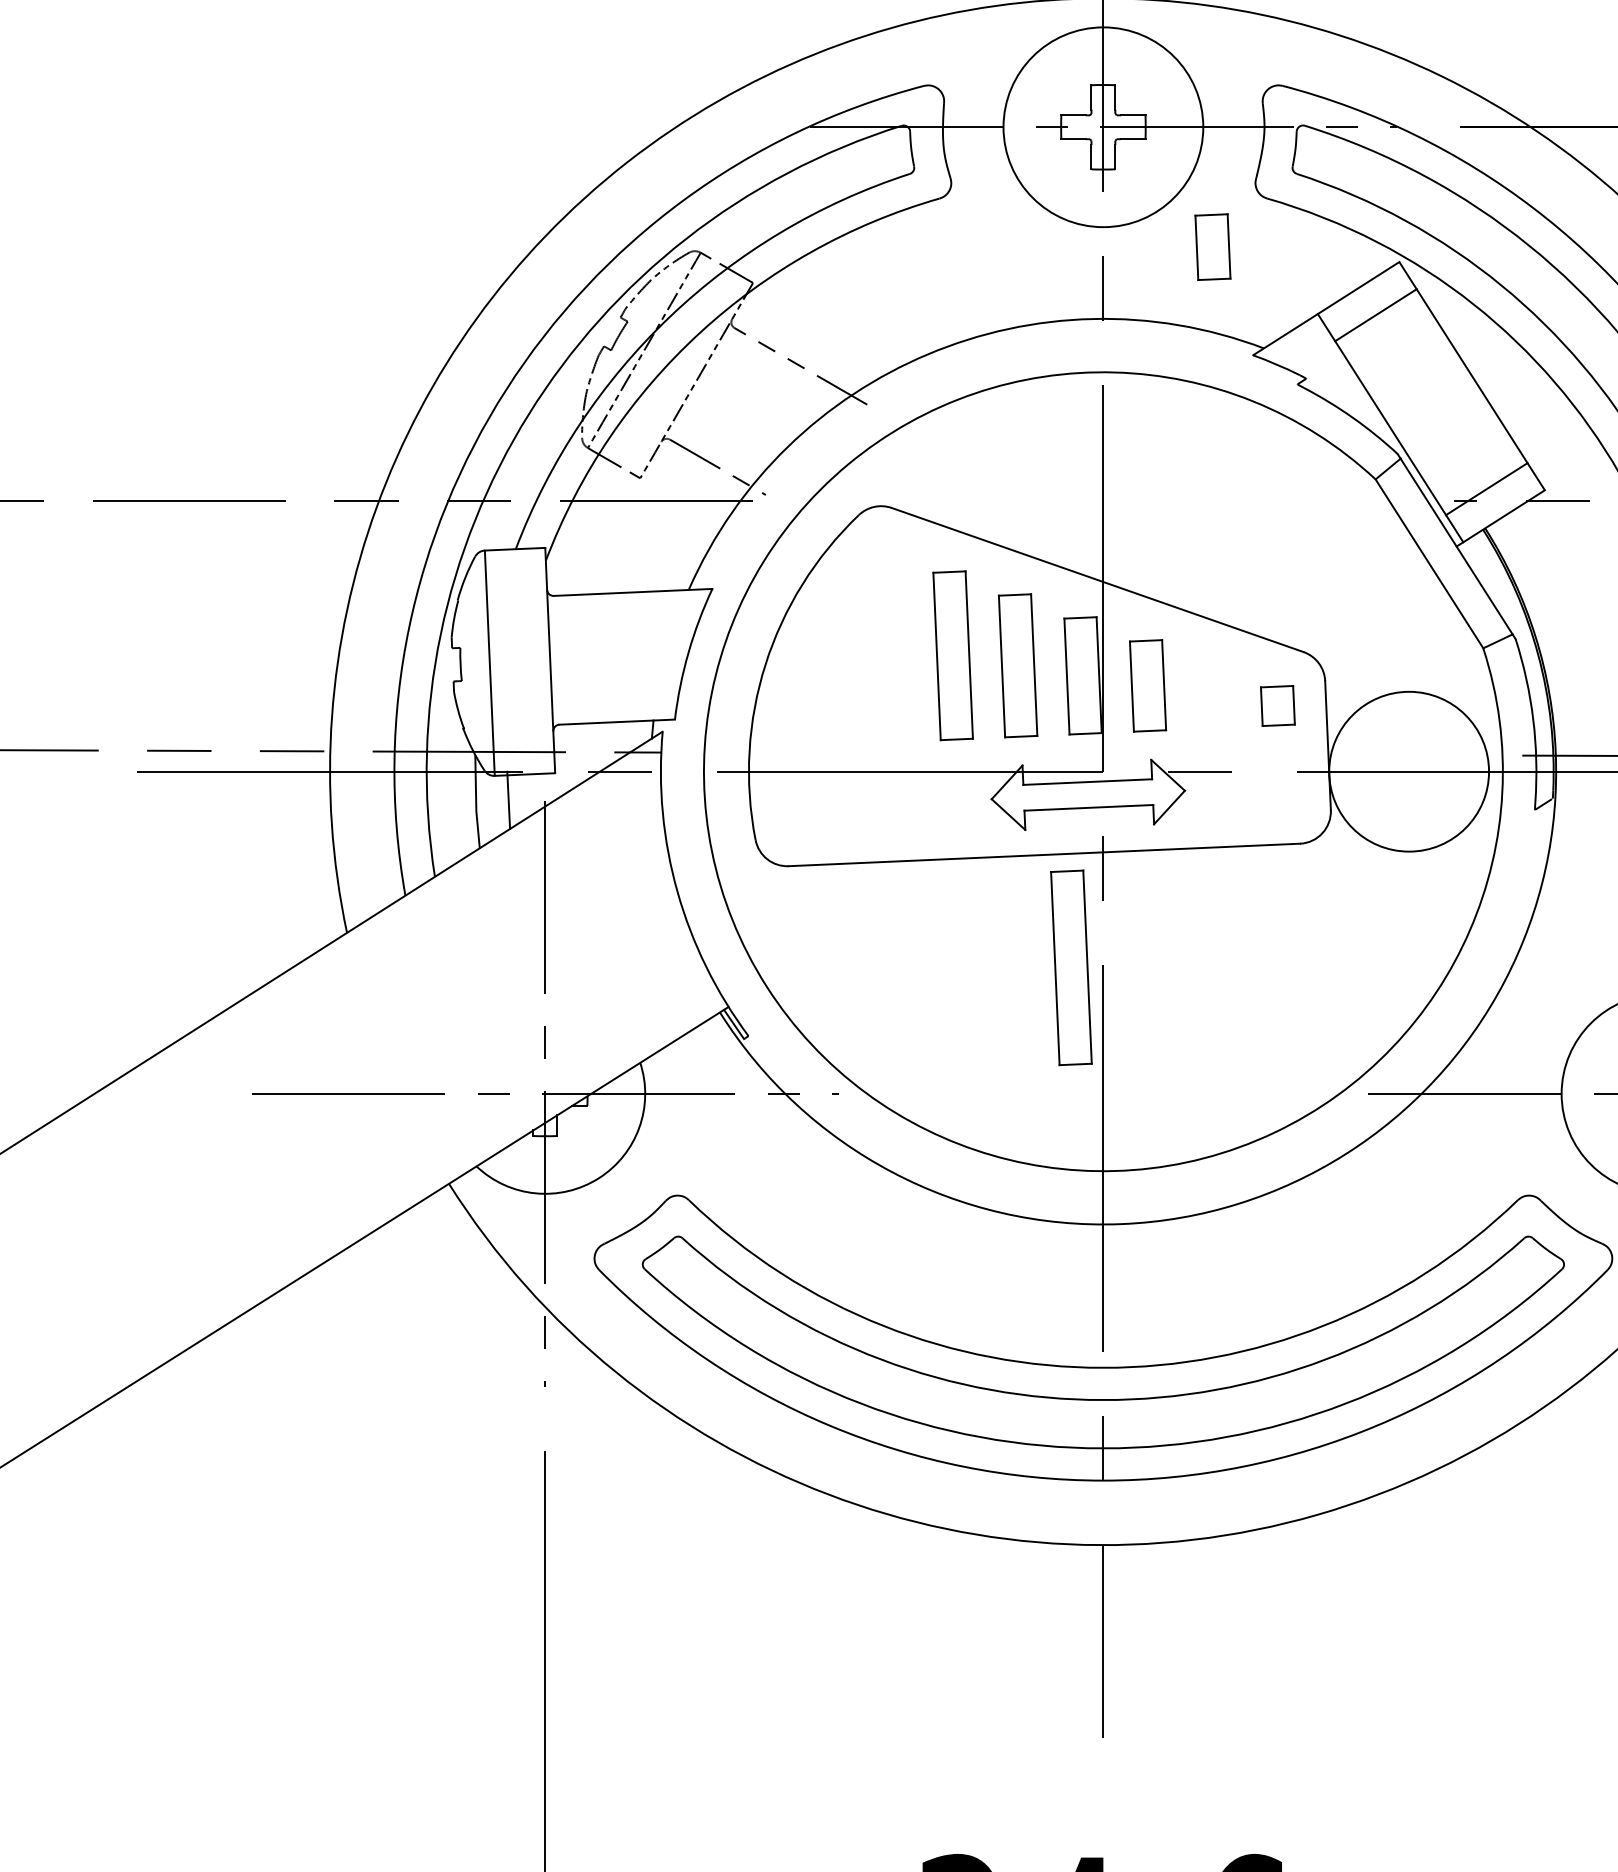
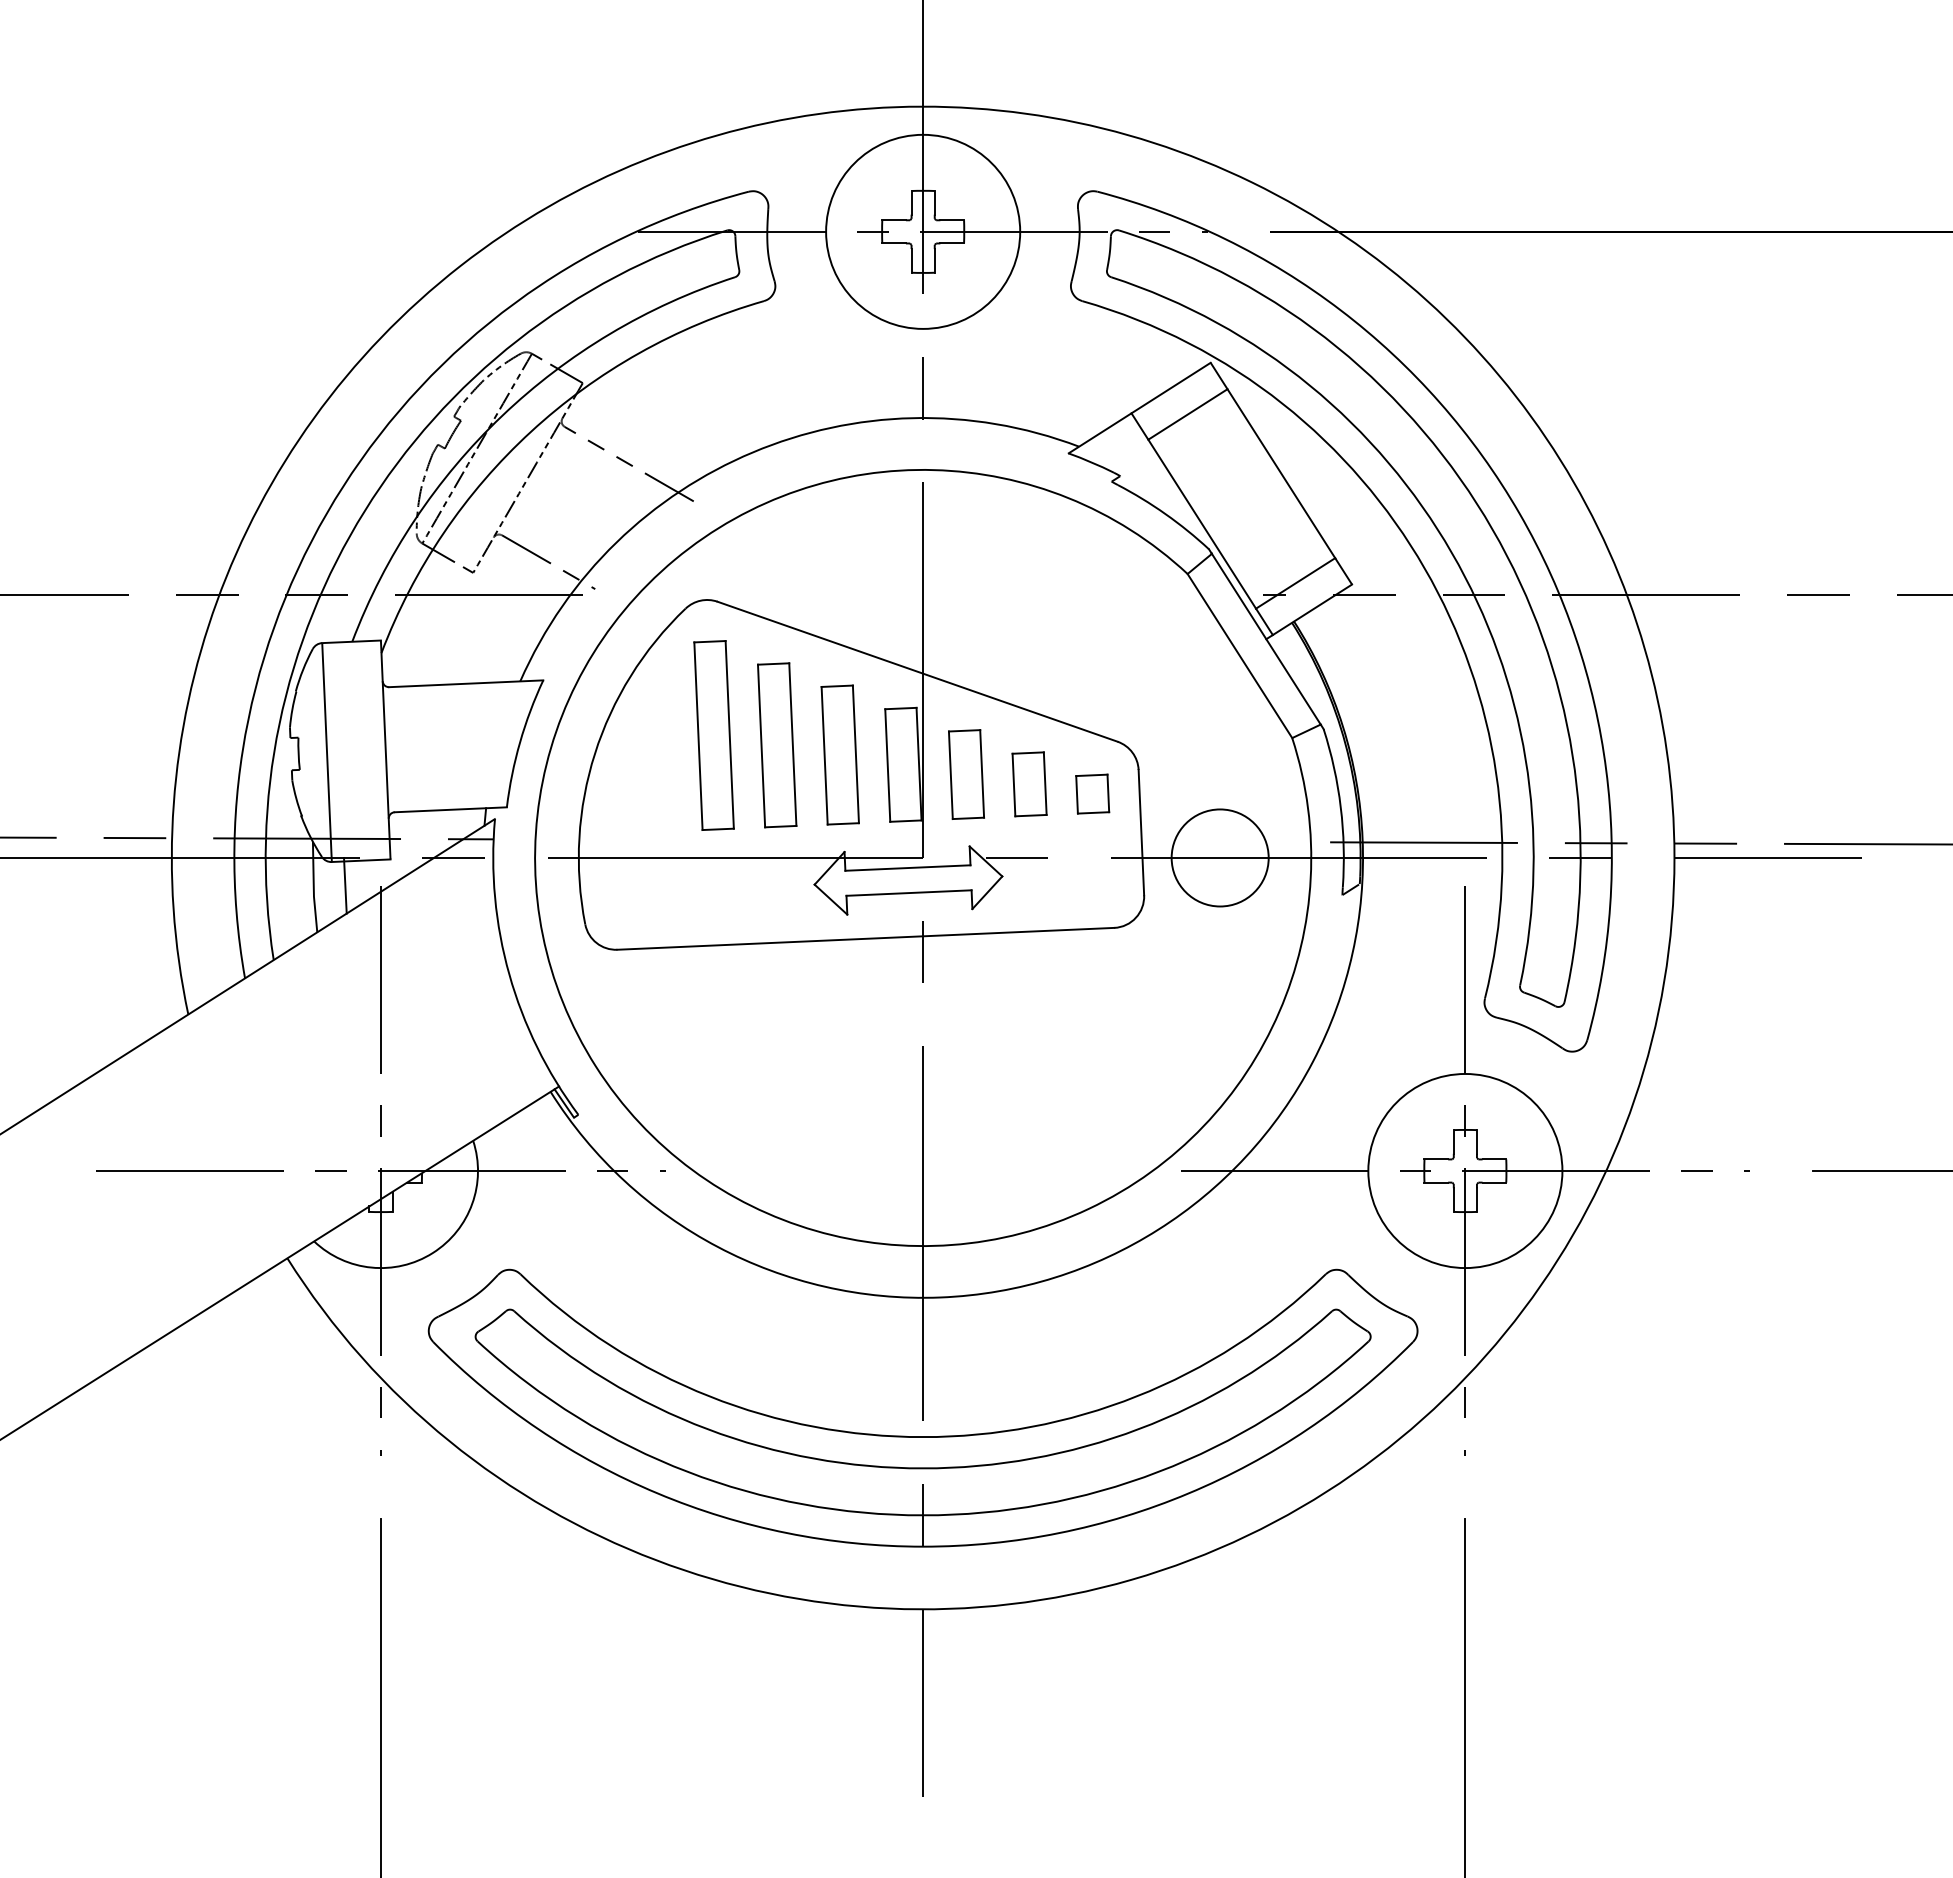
part: (1212, 247) -> (1029, 784), moved
circle: (1408, 771) -> (1219, 857), size x0.62
part: (1070, 967) -> (713, 735), moved

